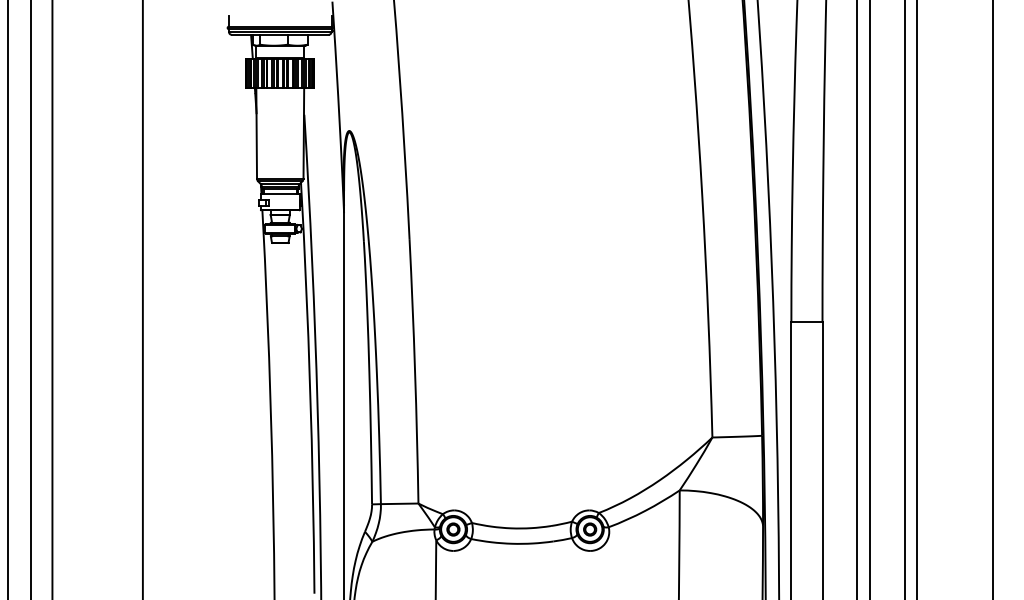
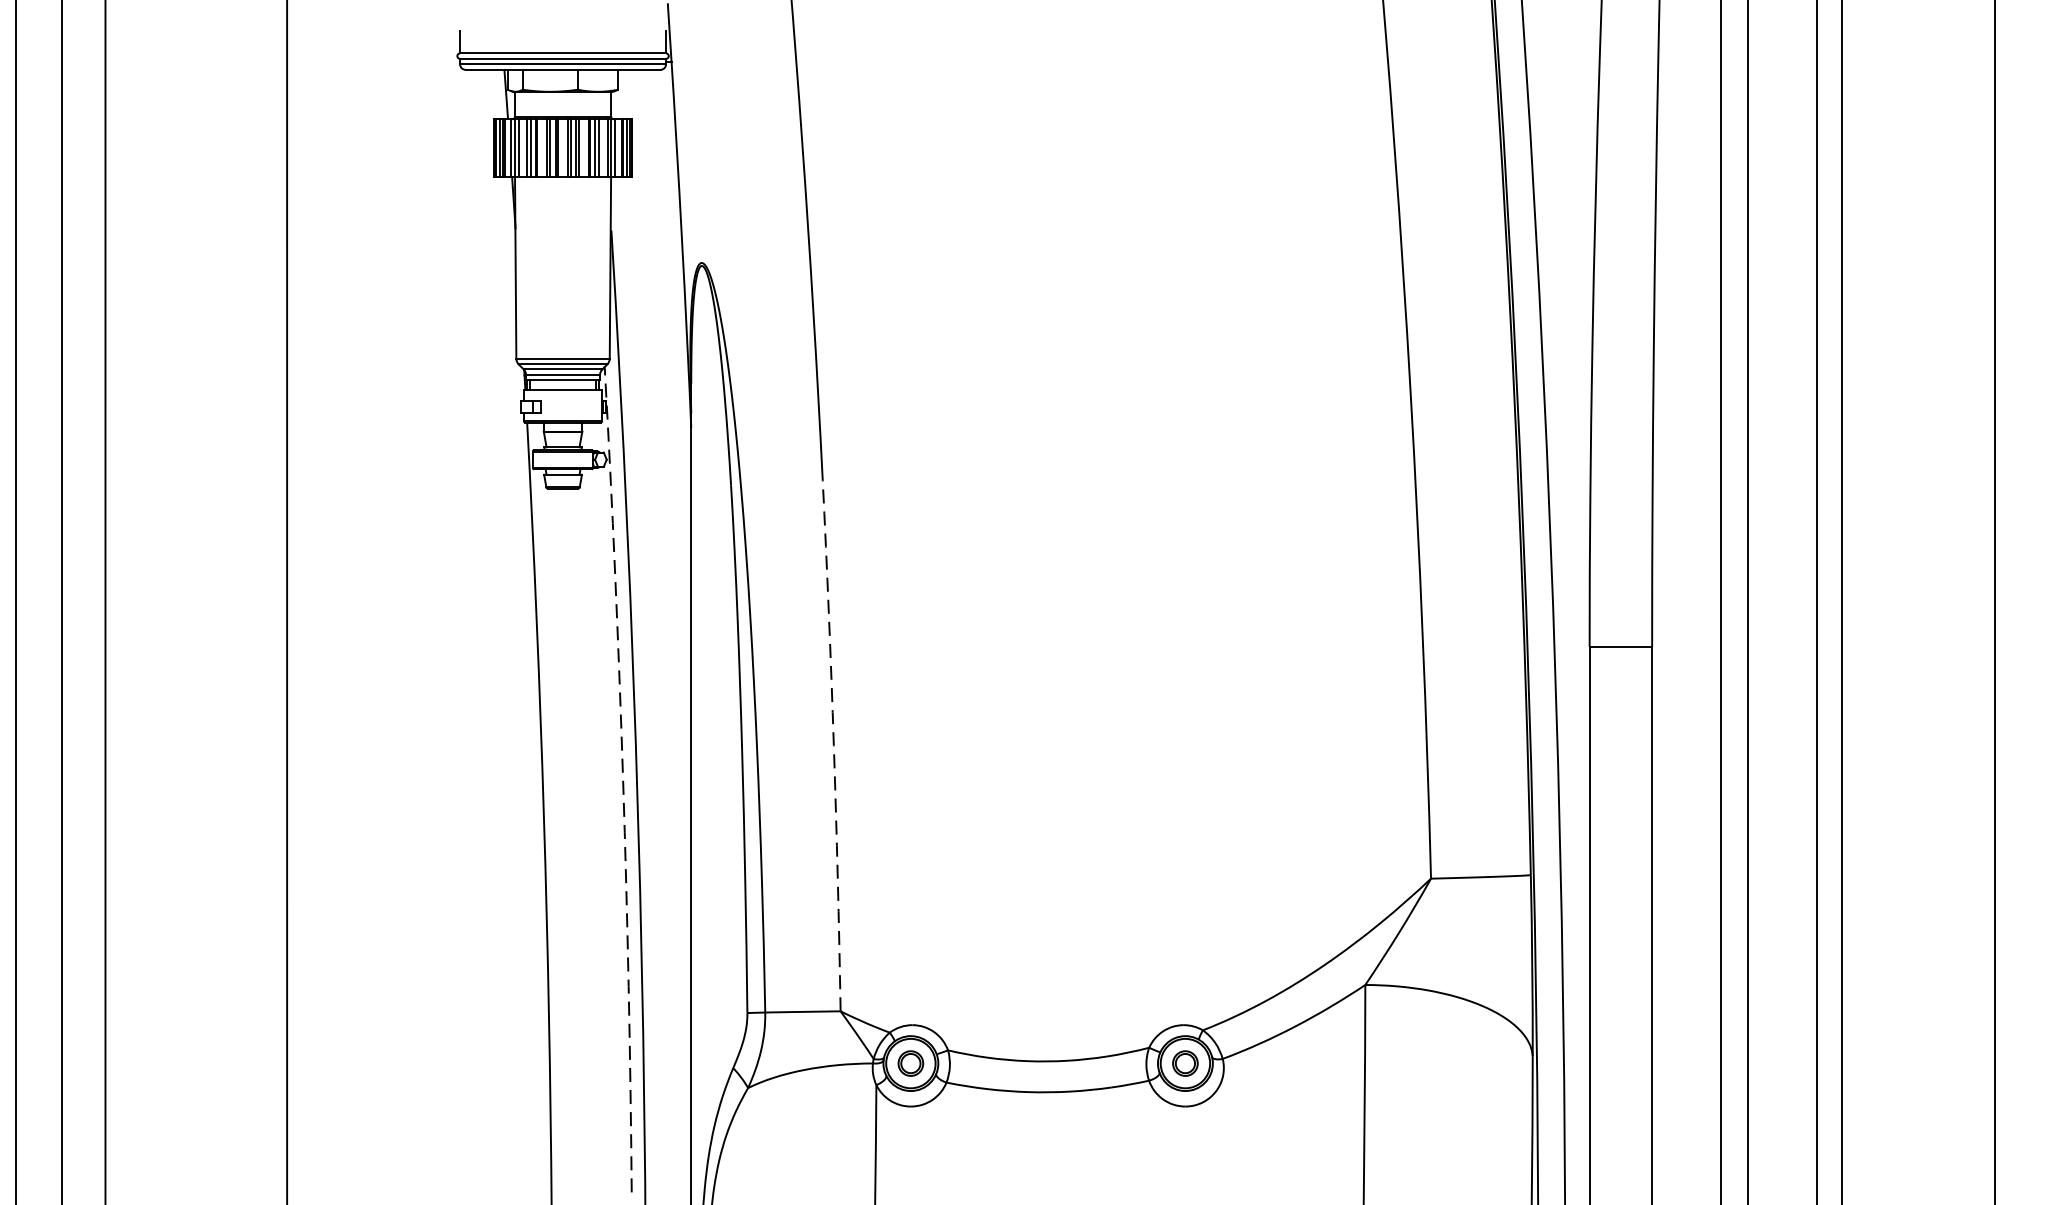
arc: (415, 371) -> (834, 746), solid -> dashed
arc: (310, 388) -> (623, 780), solid -> dashed

